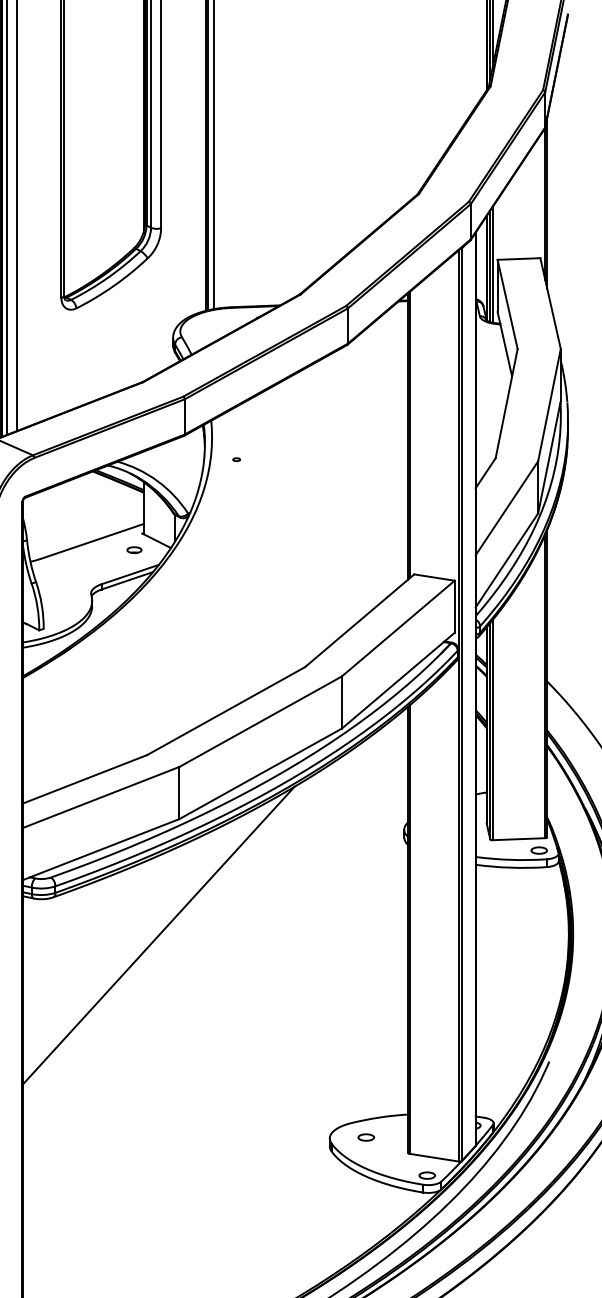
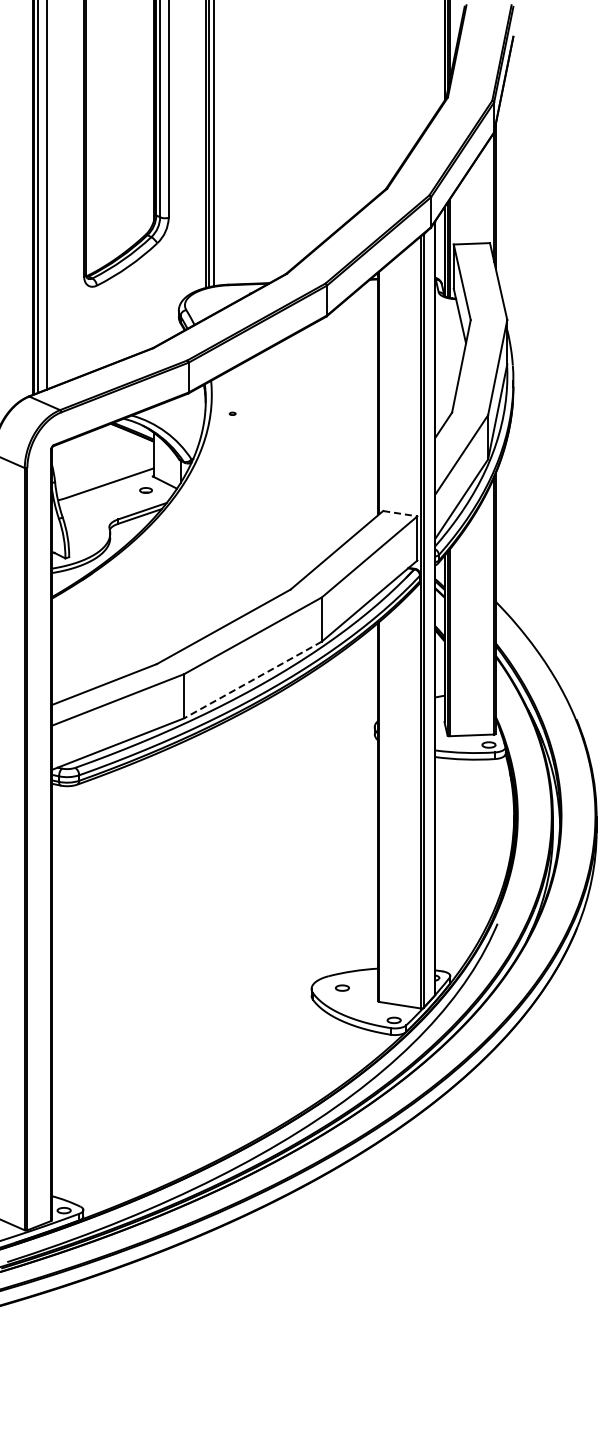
line: (434, 577) -> (400, 513), solid -> dashed
line: (260, 774) -> (252, 680), solid -> dashed
line: (158, 934) -> (166, 816), removed

